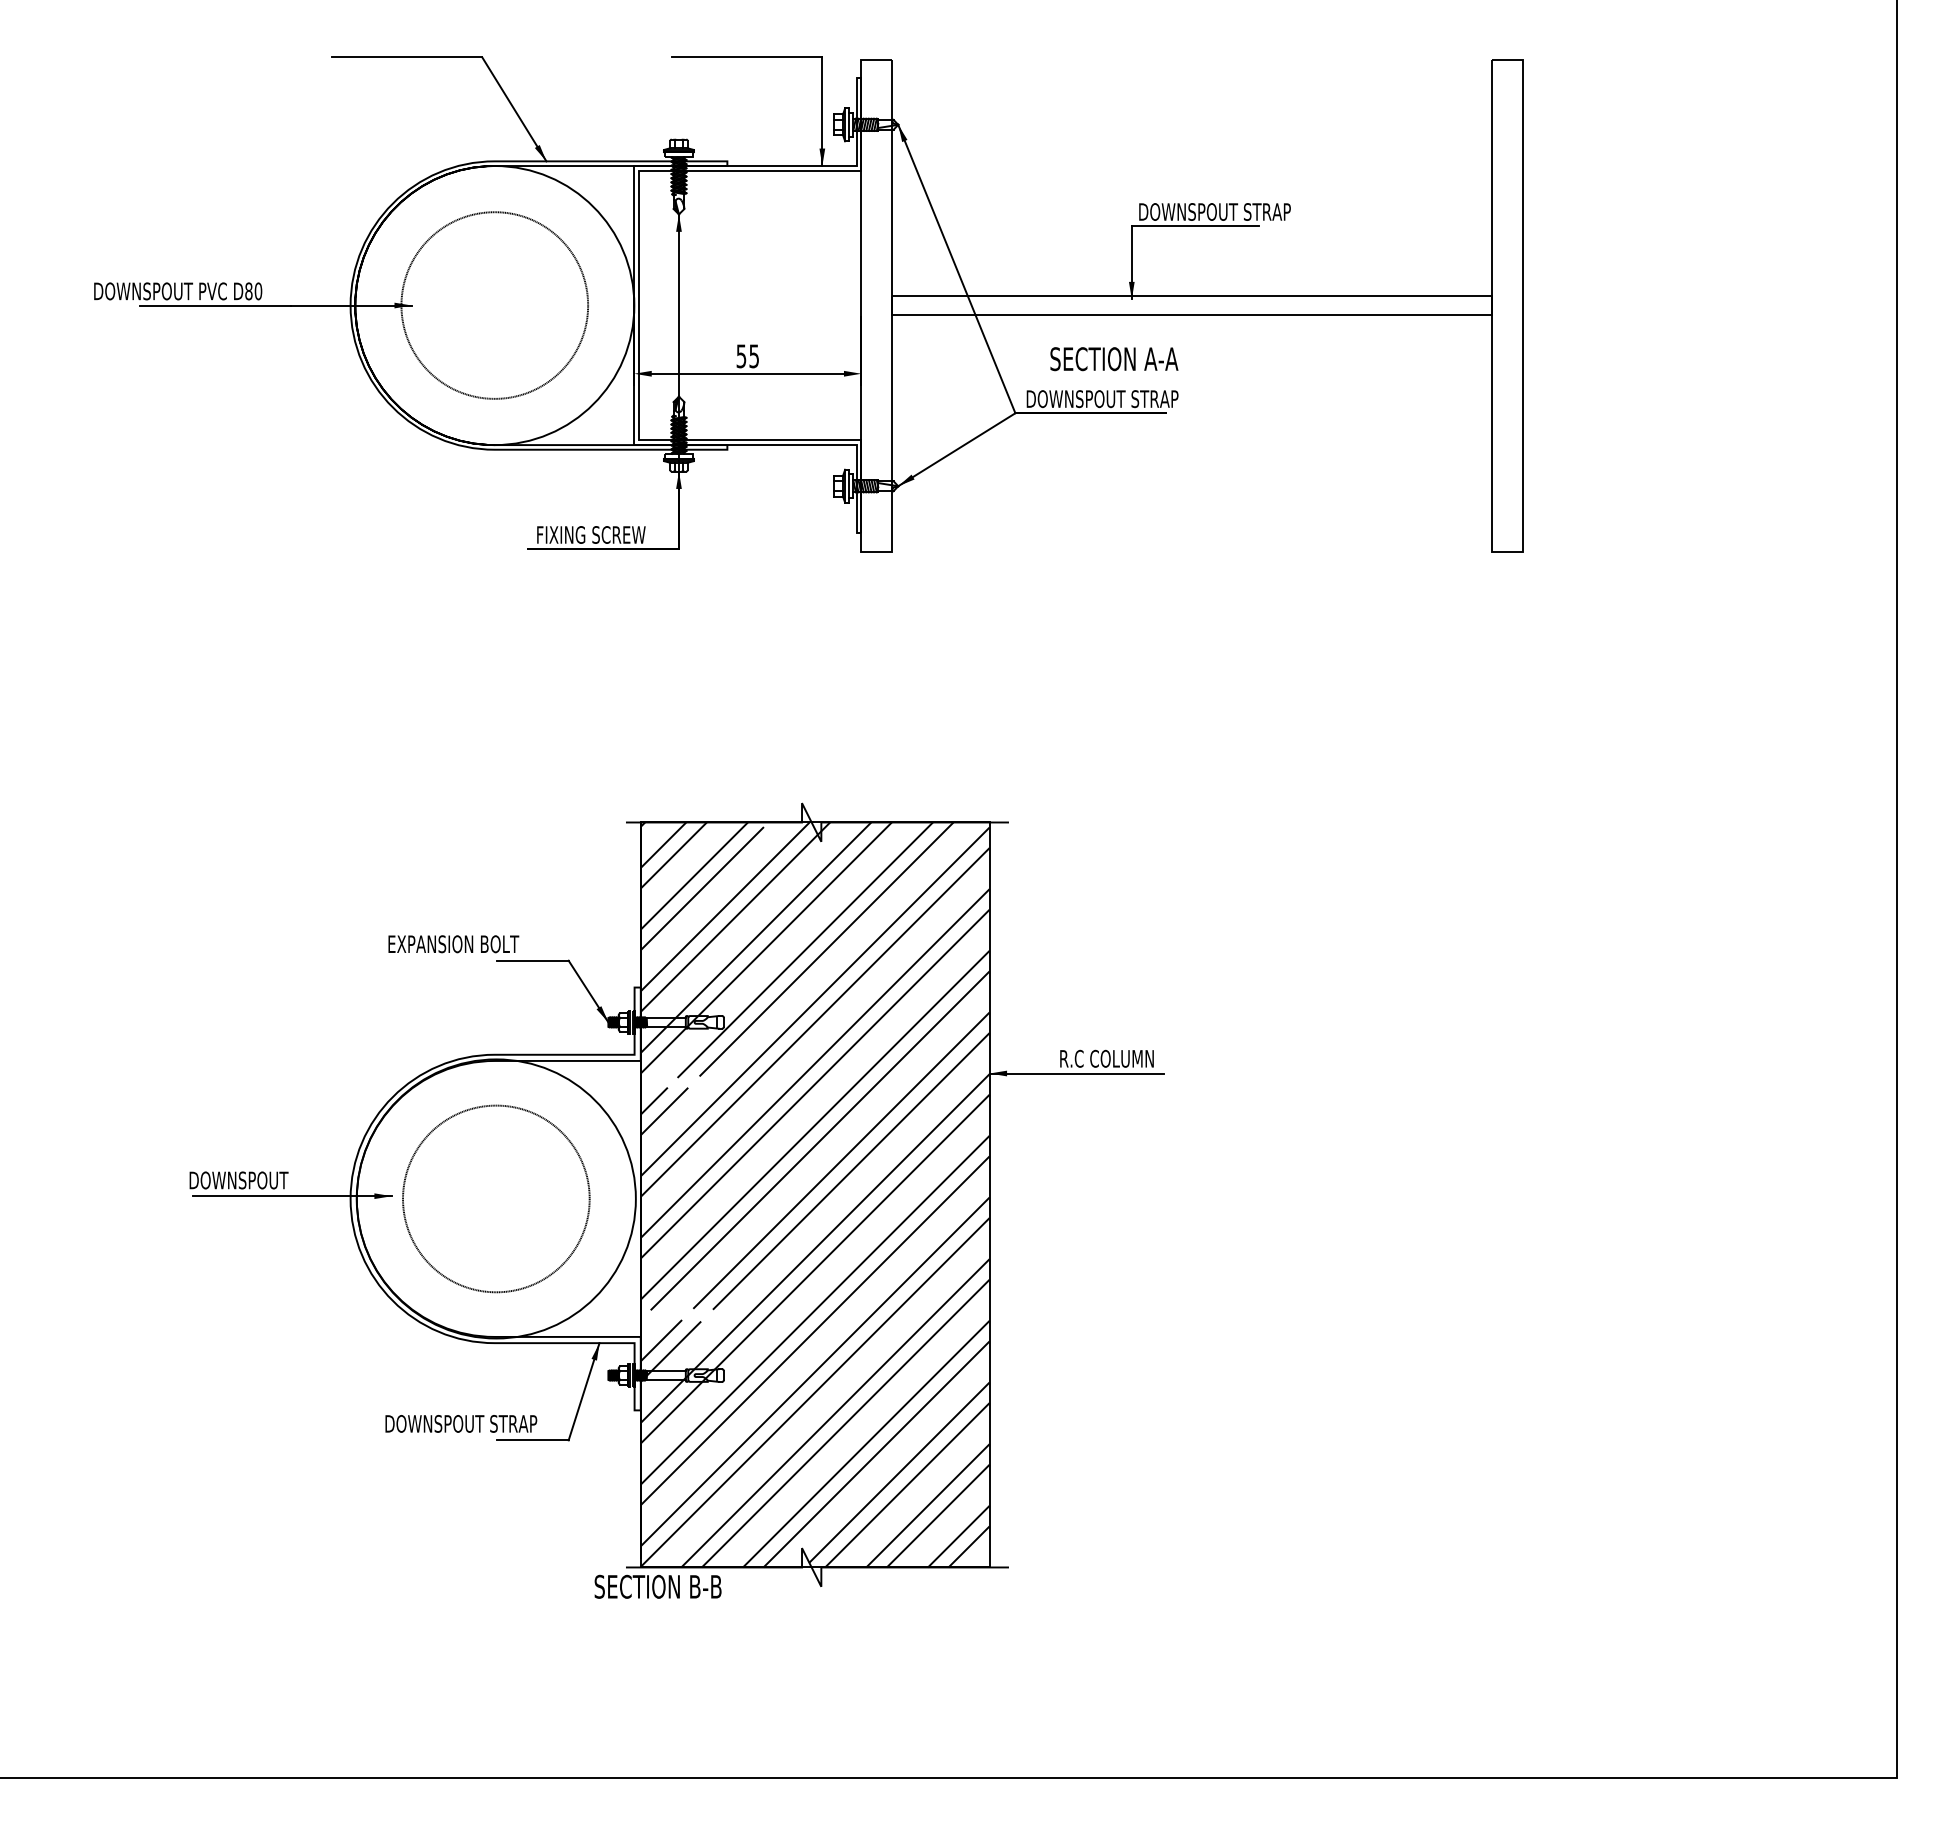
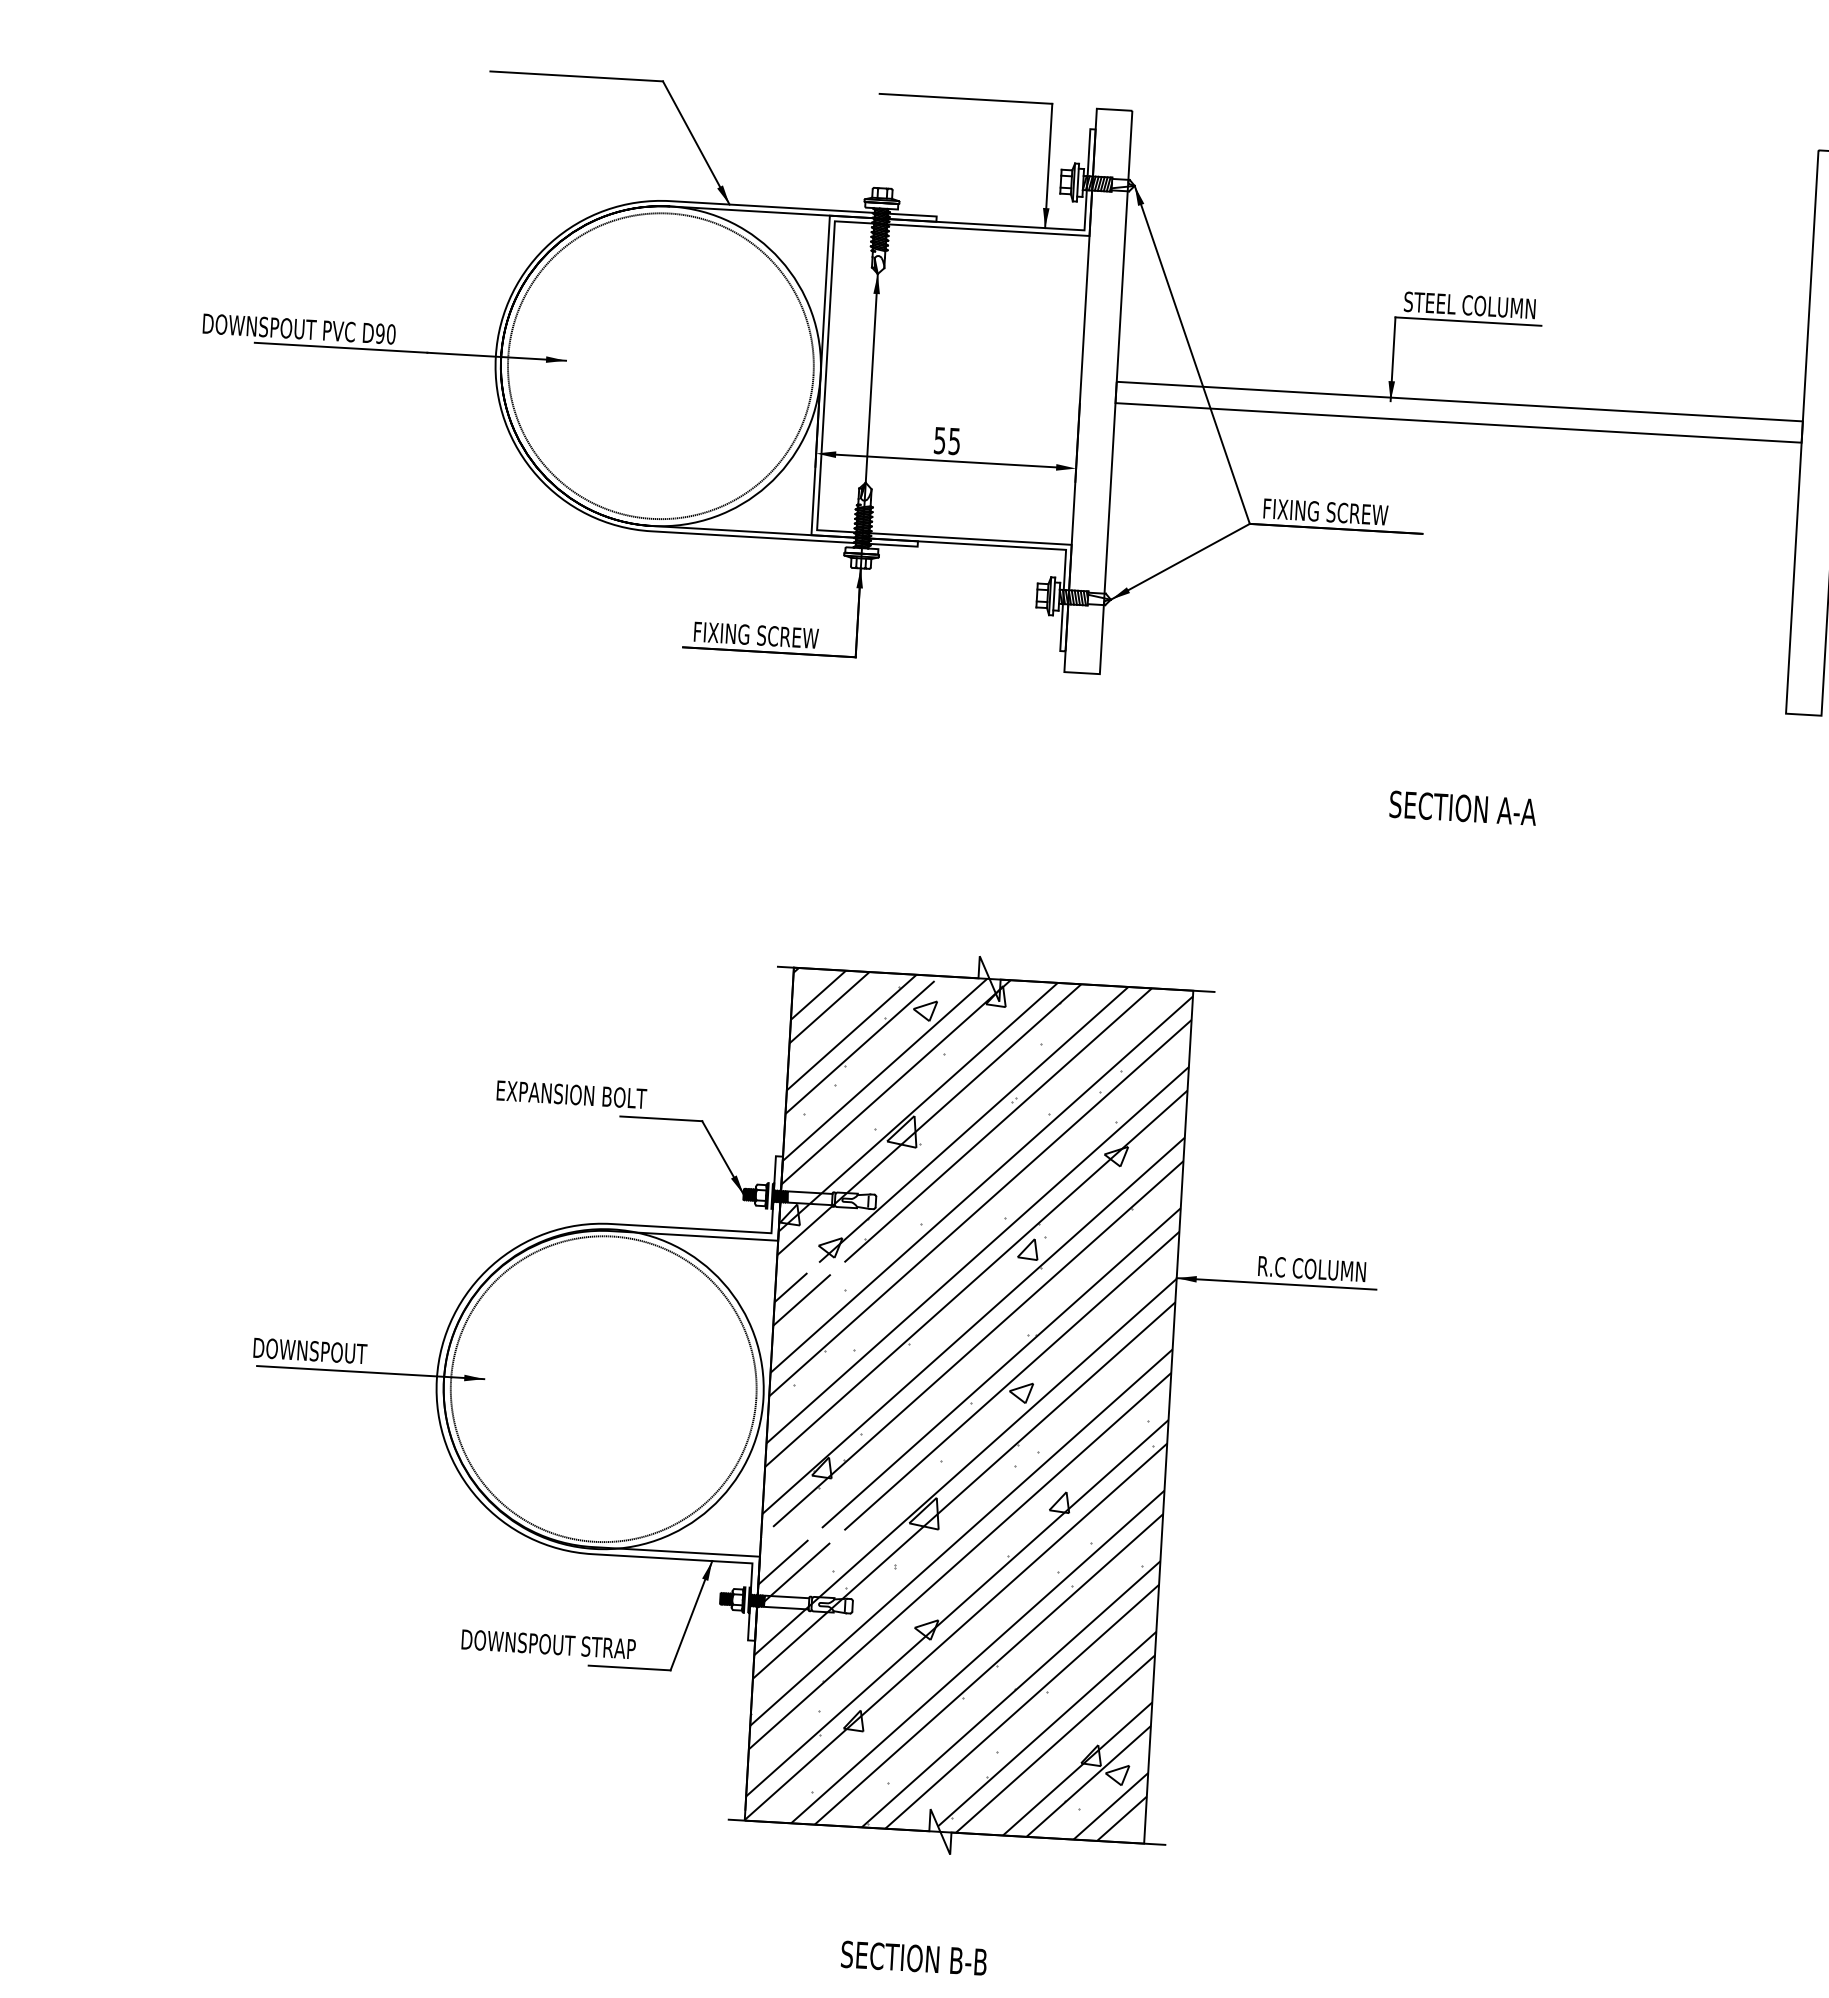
text: (1214, 211) -> (1491, 306), DOWNSPOUT STRAP -> STEEL COLUMN
text: (248, 291) -> (379, 333), D80 -> D90
circle: (494, 305) -> (660, 366), size x1.43
text: (1114, 359) -> (1463, 808), moved
text: (1103, 399) -> (1351, 513), DOWNSPOUT STRAP -> FIXING SCREW
hatch: (808, 1195) -> (961, 1405), added
circle: (496, 1198) -> (603, 1388), size x1.43
text: (657, 1586) -> (913, 1957), moved

